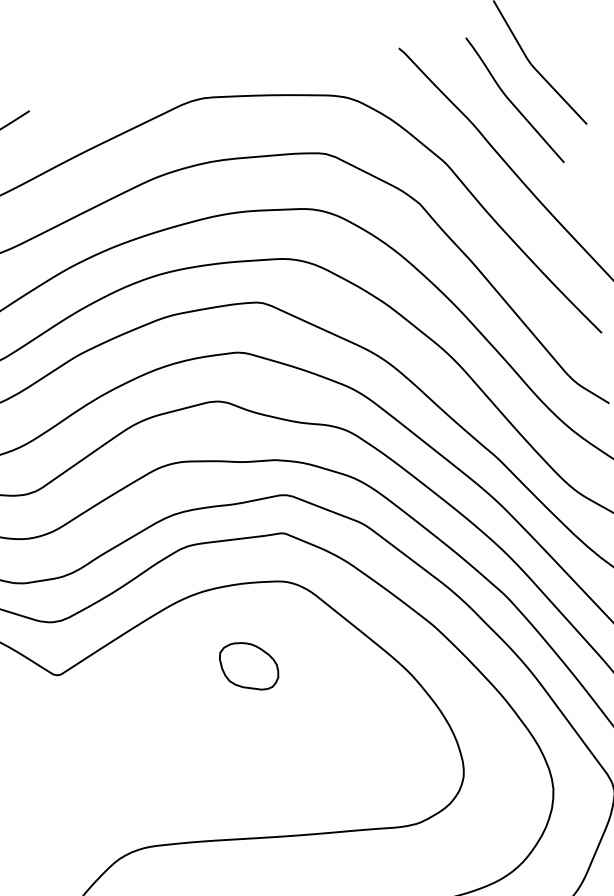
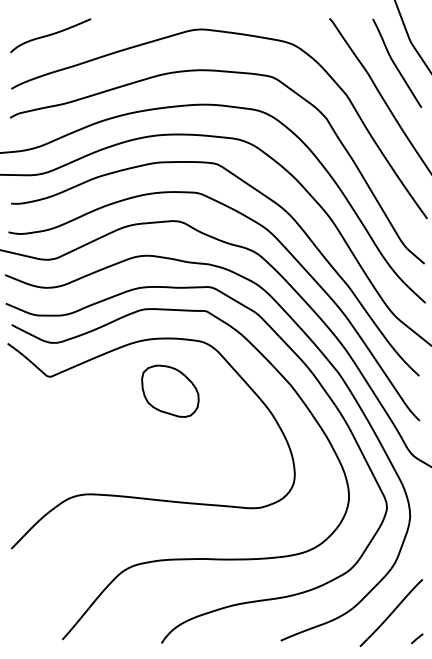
part: (249, 666) -> (170, 391), size x1.6

